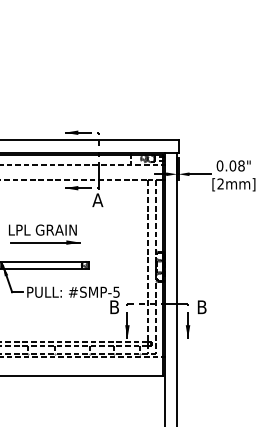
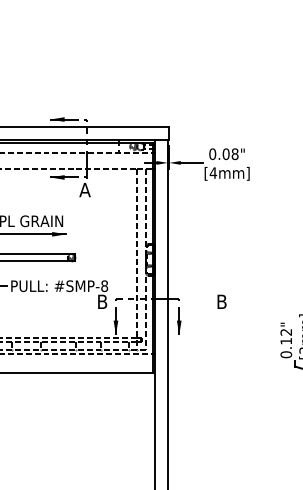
text: (220, 183) -> (213, 172), [2mm] -> [4mm]
text: (116, 291) -> (104, 285), #SMP-5 -> #SMP-8
text: (201, 306) -> (221, 301), moved

